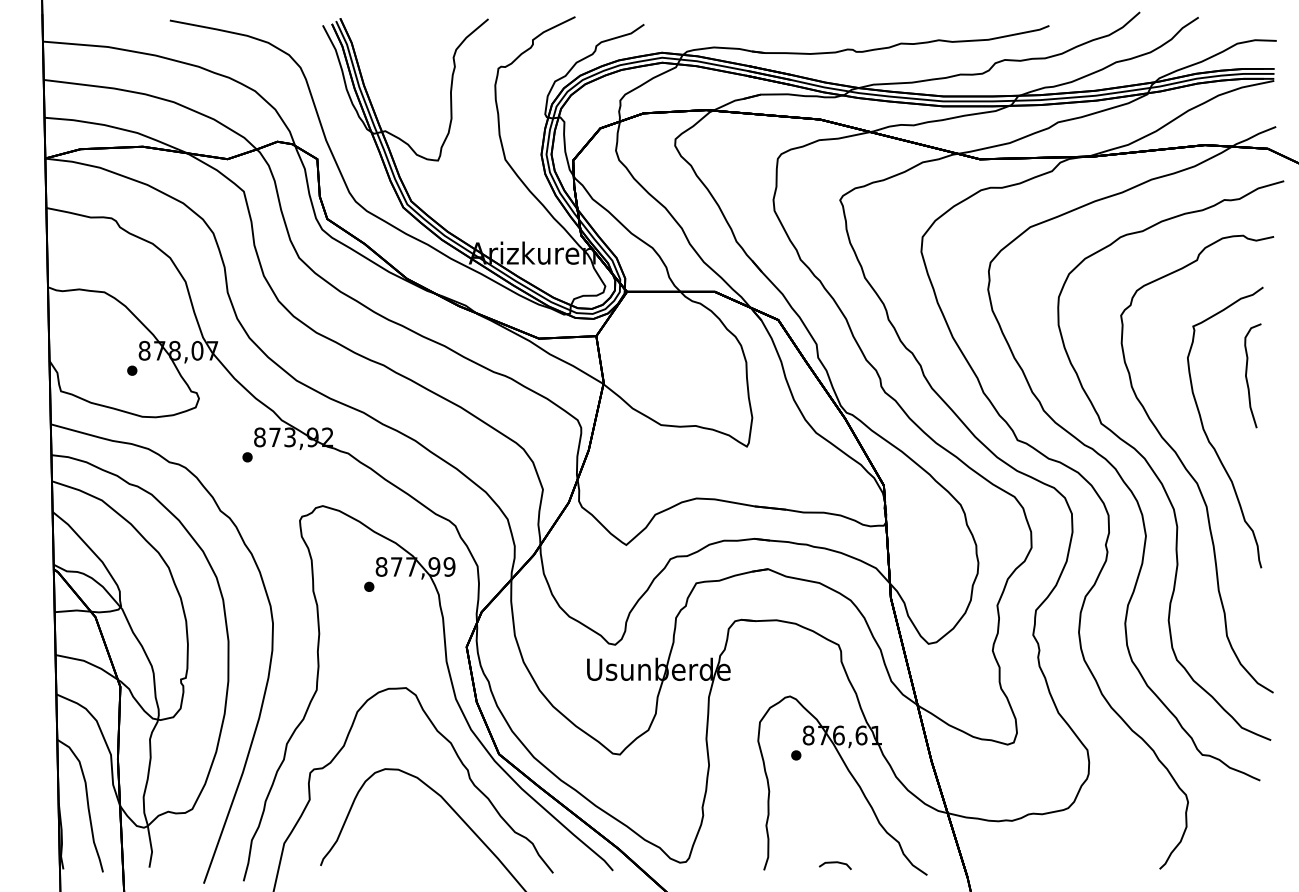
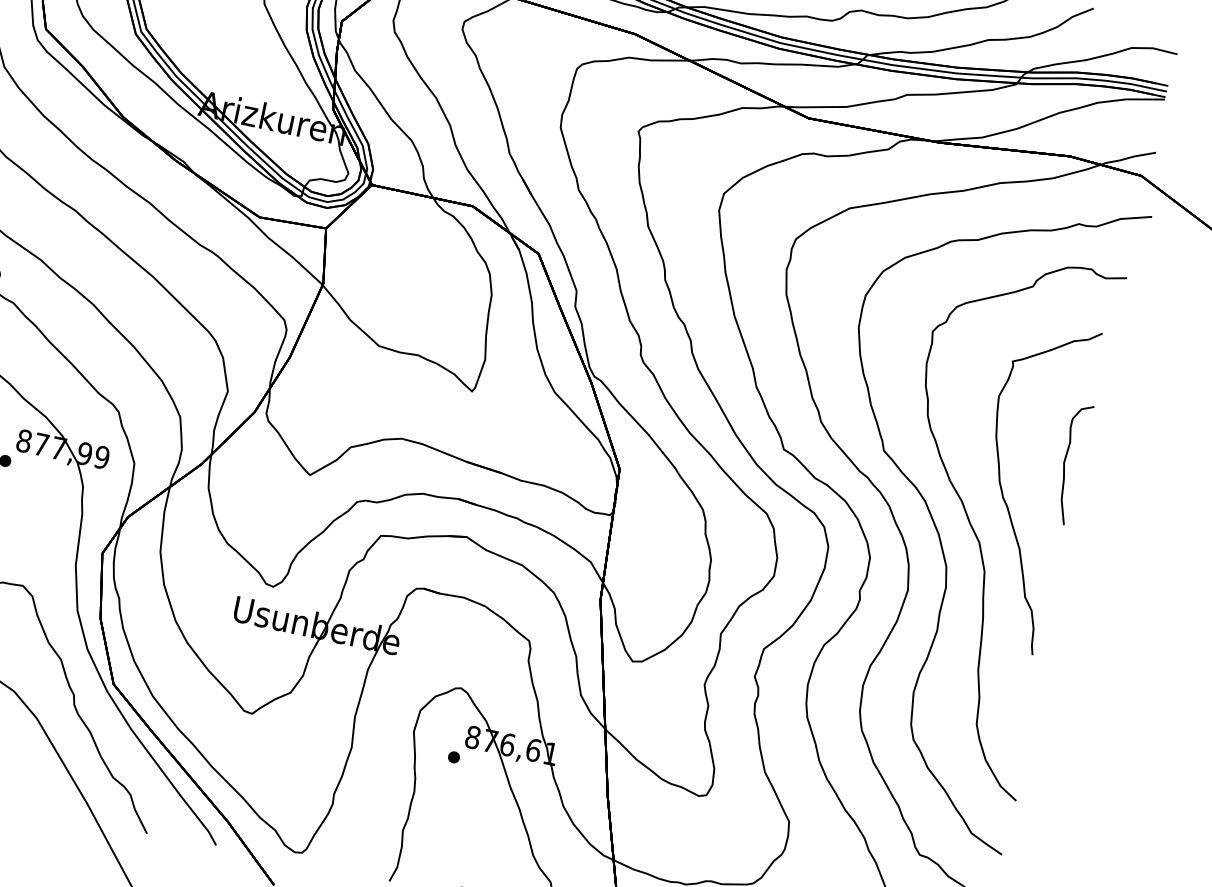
part: (1252, 375) -> (1071, 463), moved

